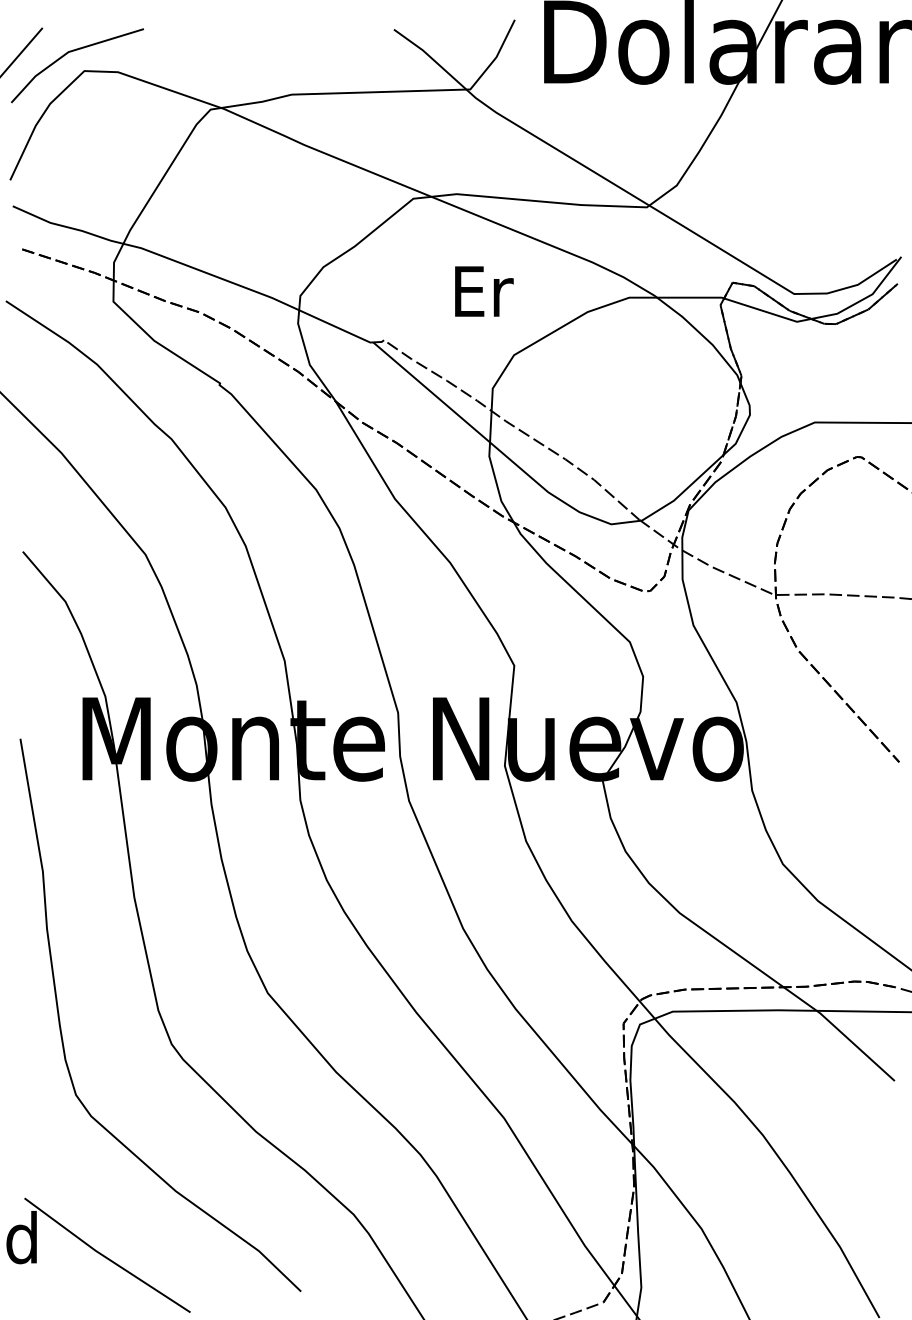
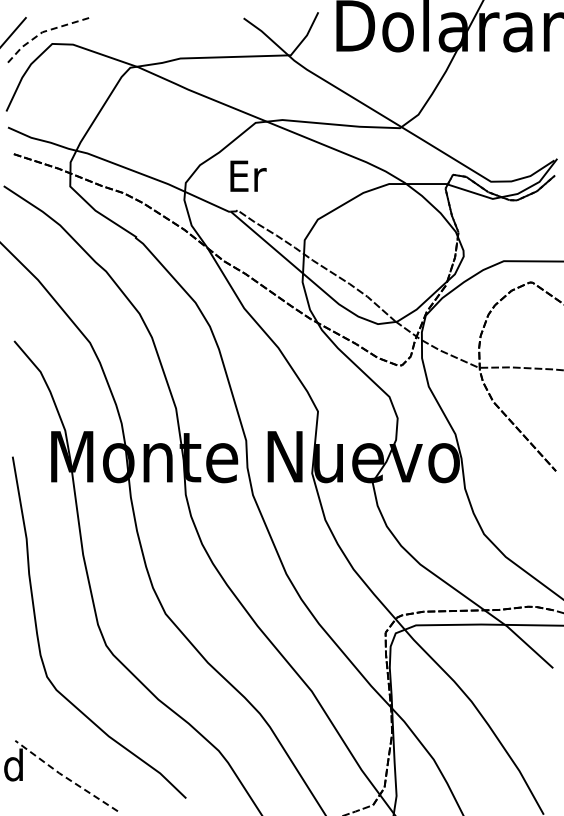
line: (68, 52) -> (42, 32), solid -> dashed
text: (484, 290) -> (248, 175), moved
line: (105, 1257) -> (65, 777), solid -> dashed

